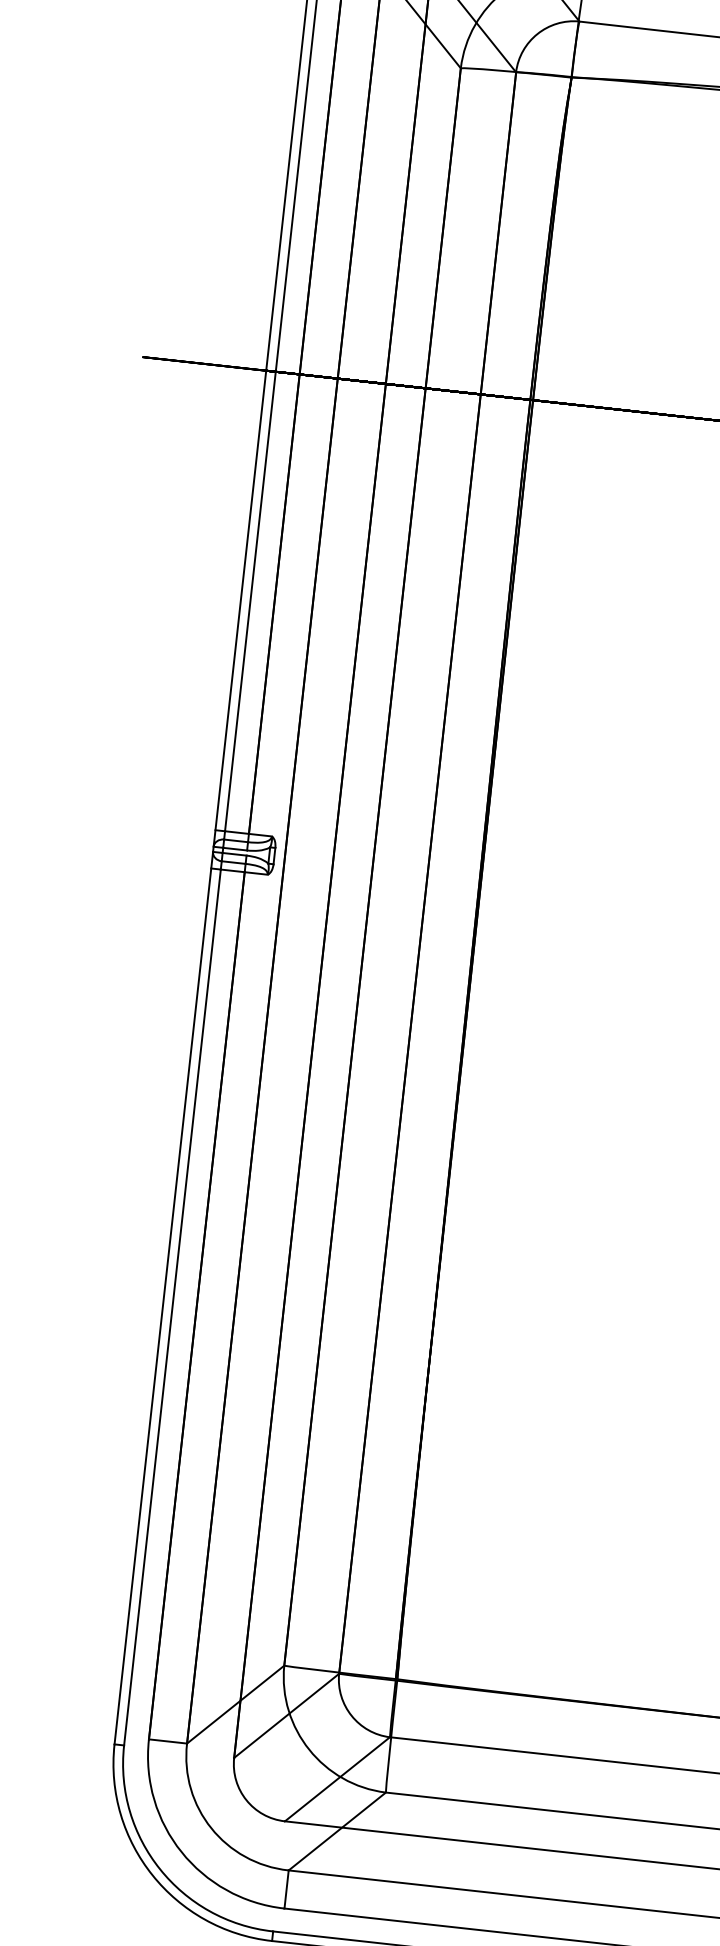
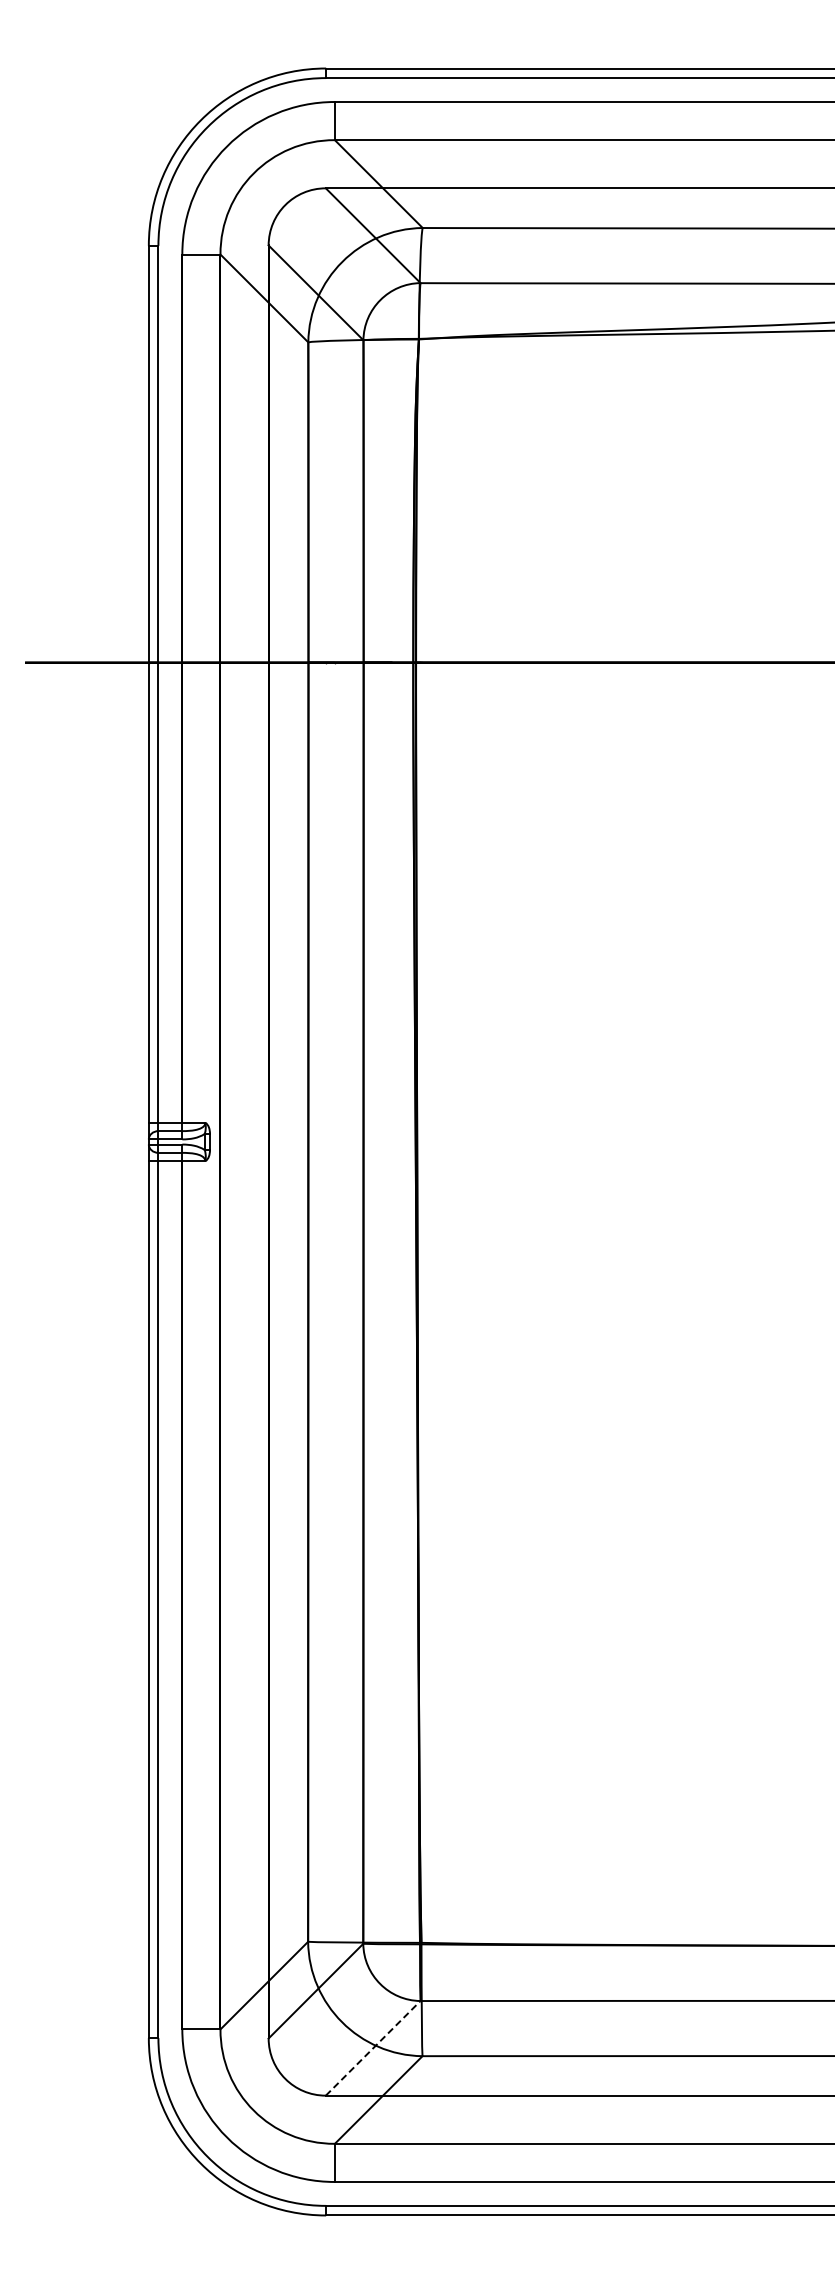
line: (337, 1779) -> (373, 2048), solid -> dashed

